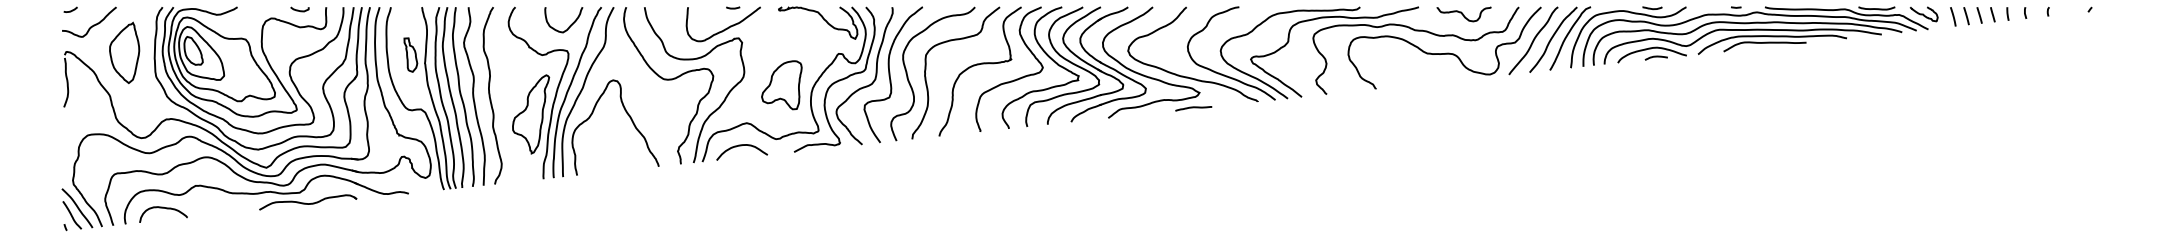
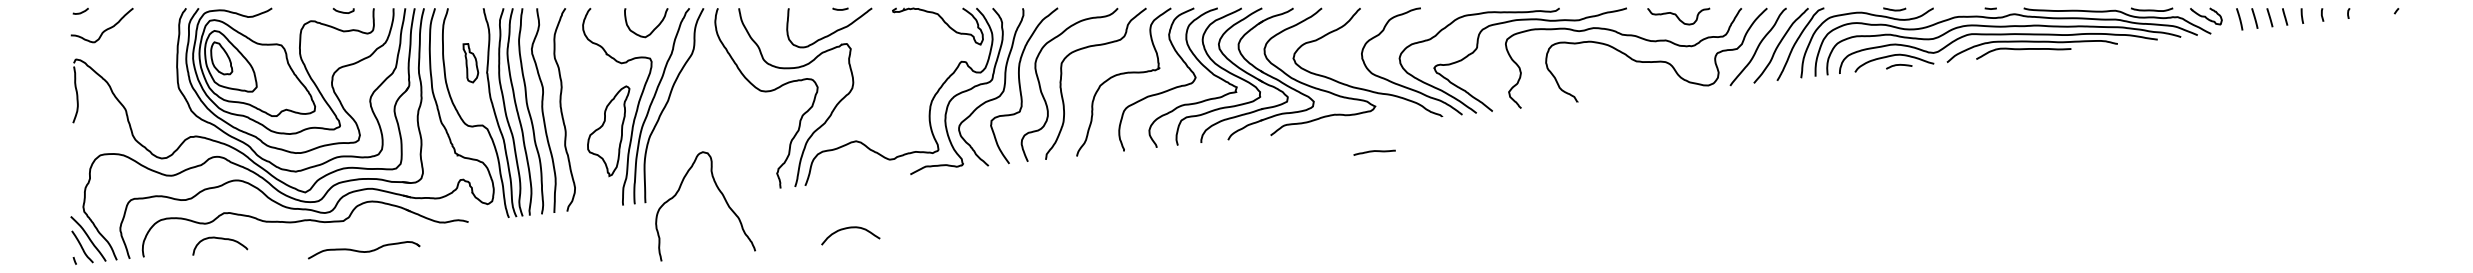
part: (124, 52) -> (142, 60), removed
part: (781, 84) -> (895, 97), removed
curve: (1193, 107) -> (1374, 151), moved
curve: (631, 120) -> (723, 198), moved
curve: (741, 146) -> (850, 228), moved
part: (307, 202) -> (363, 250), moved
curve: (163, 208) -> (220, 239), moved

